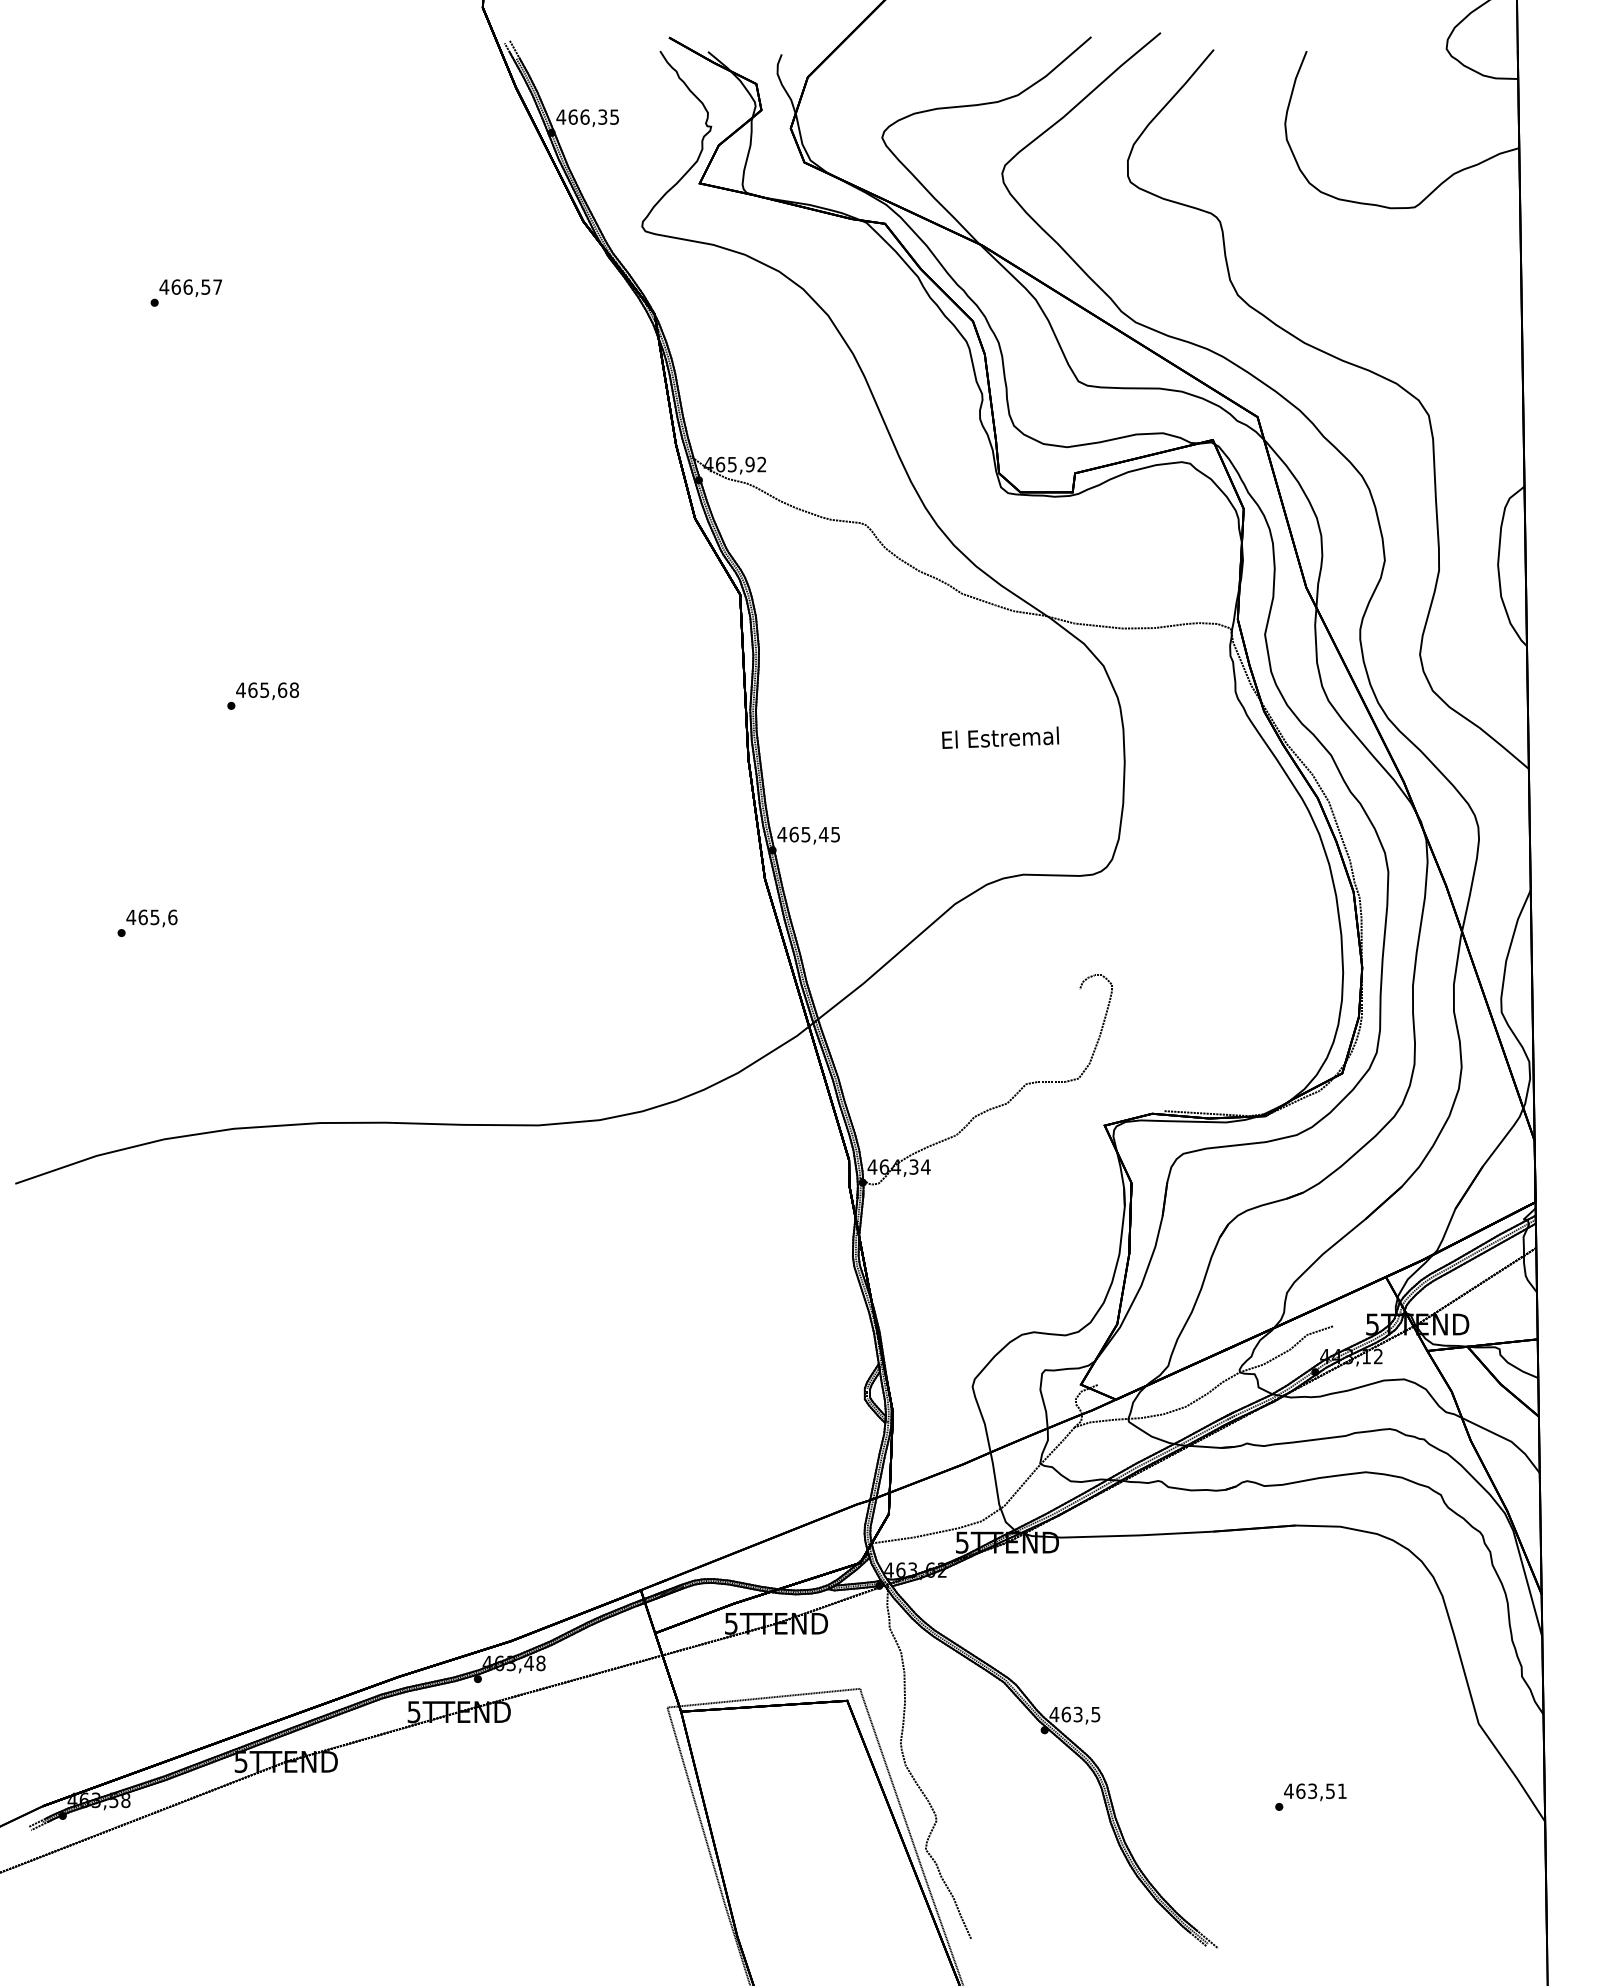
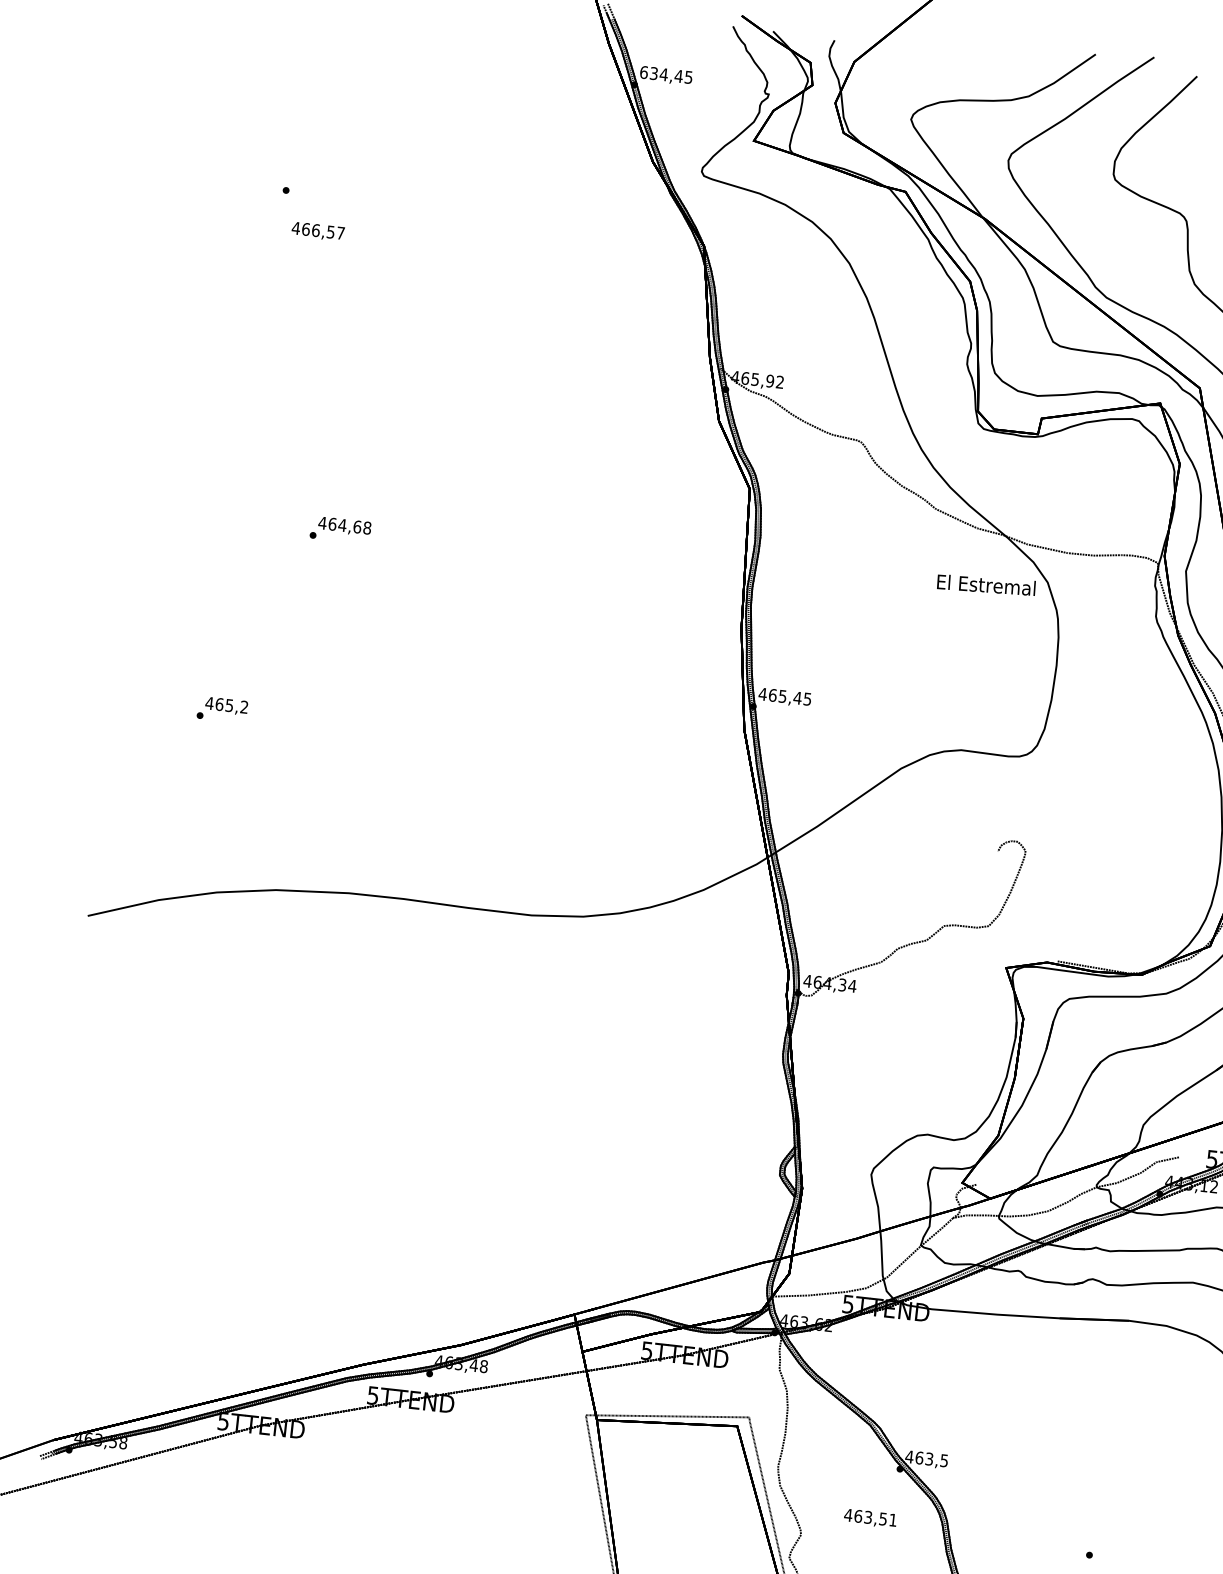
text: (581, 116) -> (661, 73), 466,35 -> 634,45
text: (190, 287) -> (317, 231), moved
text: (264, 689) -> (342, 524), 465,68 -> 464,68
text: (1000, 737) -> (986, 584), moved
text: (172, 917) -> (244, 707), 465,6 -> 465,2
text: (1315, 1792) -> (870, 1518), moved

